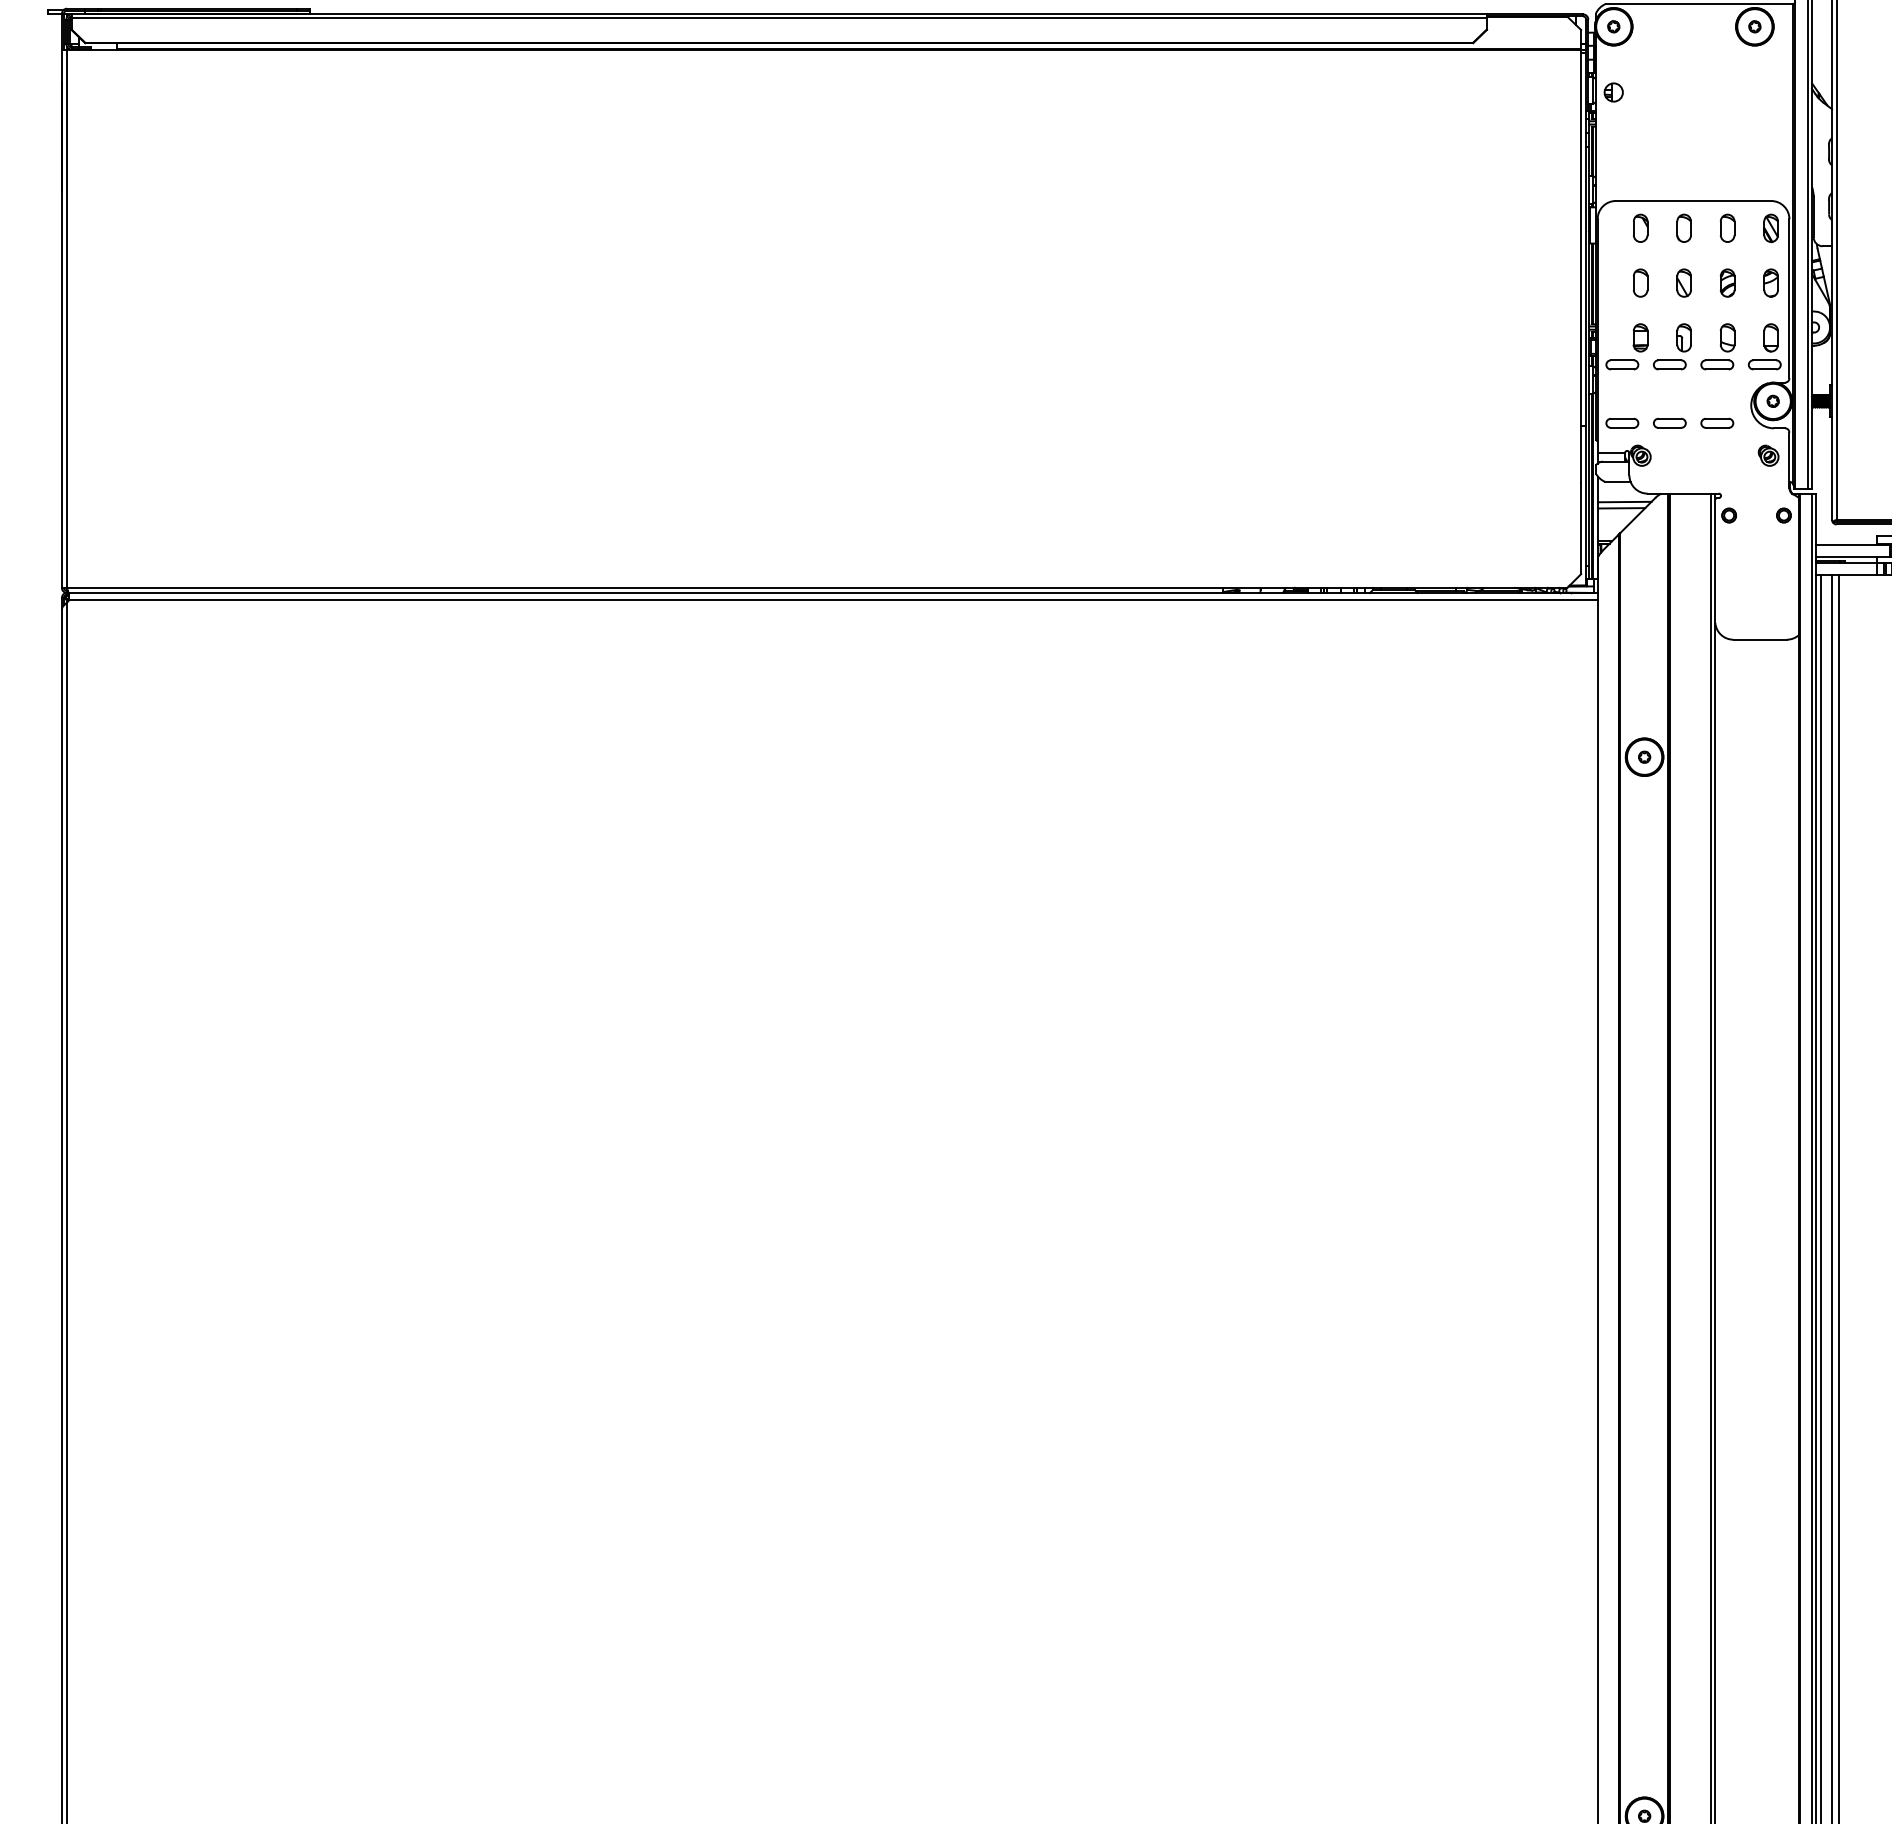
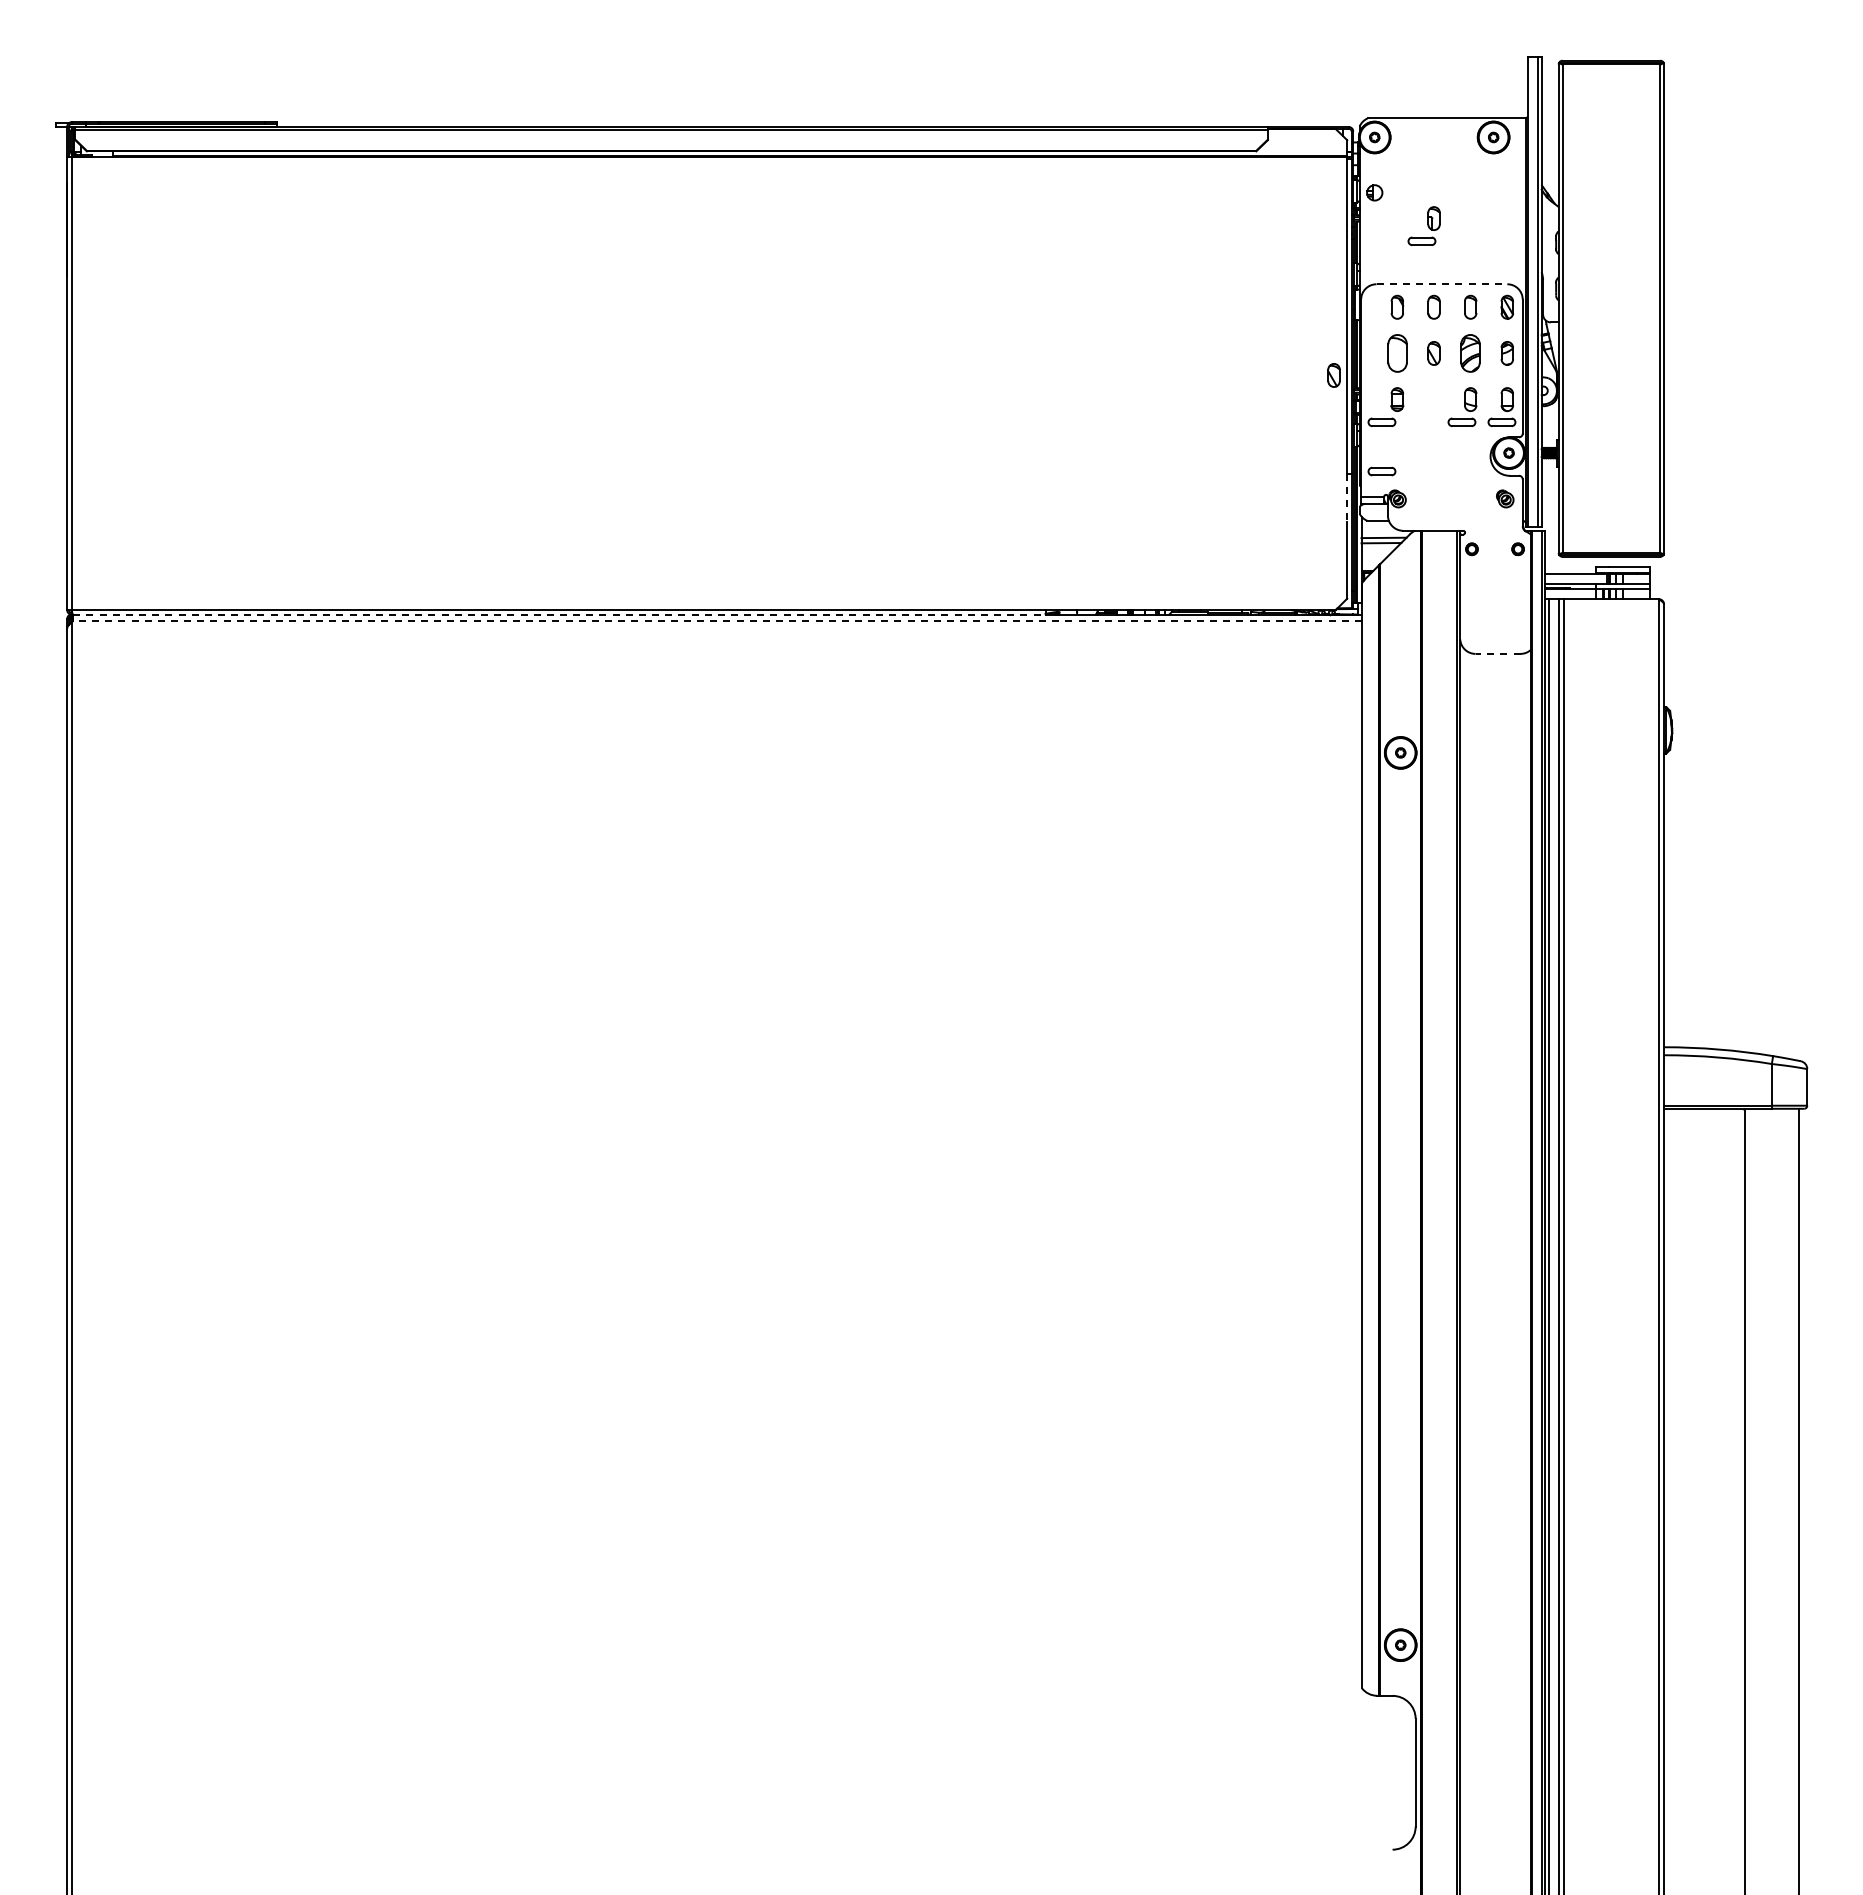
line: (1694, 201) -> (1442, 284), solid -> dashed
part: (1639, 283) -> (1396, 353), size x1.6
part: (1727, 283) -> (1470, 353), size x1.6
part: (1564, 309) -> (1333, 375), added
part: (1671, 346) -> (1423, 225), moved
part: (1669, 423) -> (1421, 471), removed
part: (1716, 423) -> (1461, 471), removed
line: (1581, 455) -> (1347, 498), solid -> dashed
line: (647, 592) -> (560, 614), solid -> dashed
line: (833, 600) -> (717, 620), solid -> dashed
line: (1759, 639) -> (1497, 653), solid -> dashed

